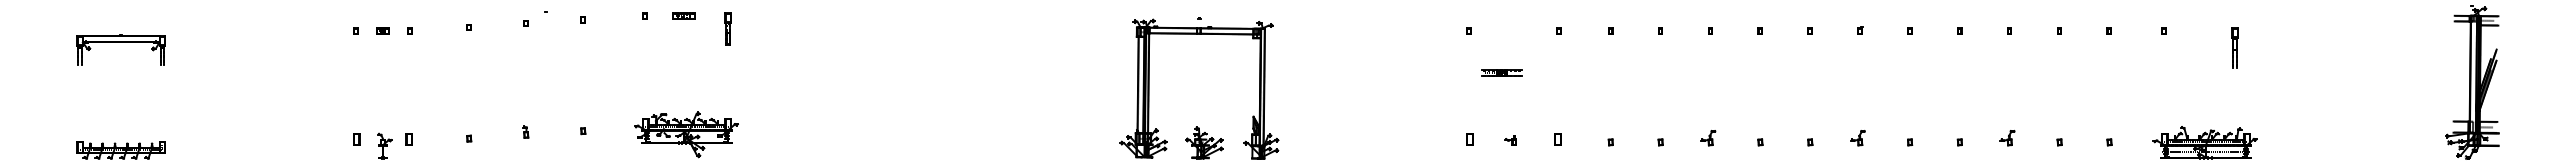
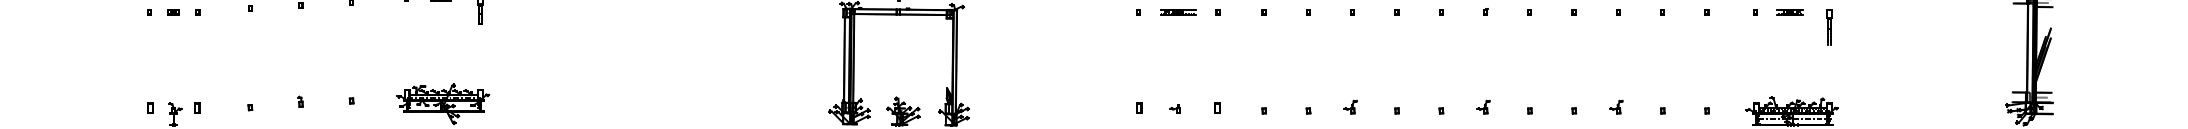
part: (2202, 30) -> (1789, 11), added
part: (2234, 47) -> (1828, 26), moved
part: (1501, 72) -> (1177, 11), moved

